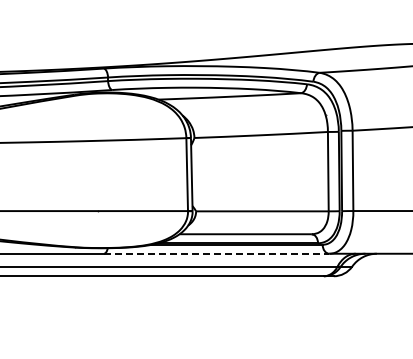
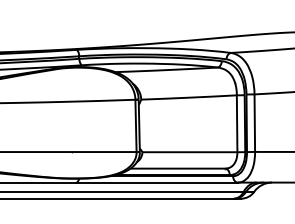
line: (216, 253) -> (157, 182), dashed -> solid

